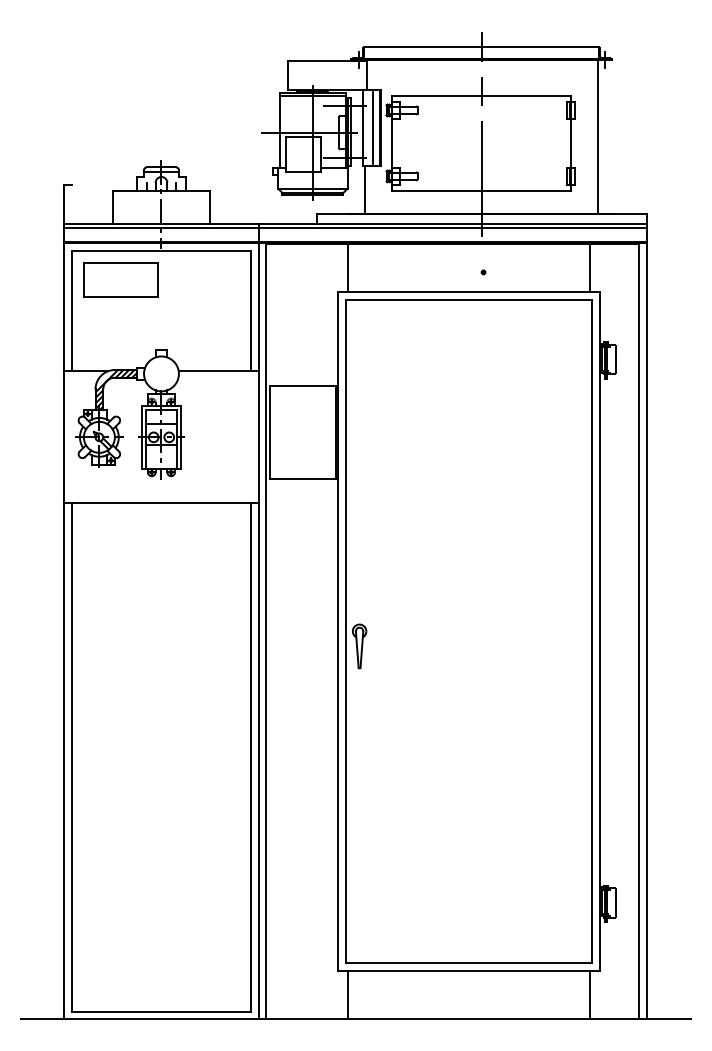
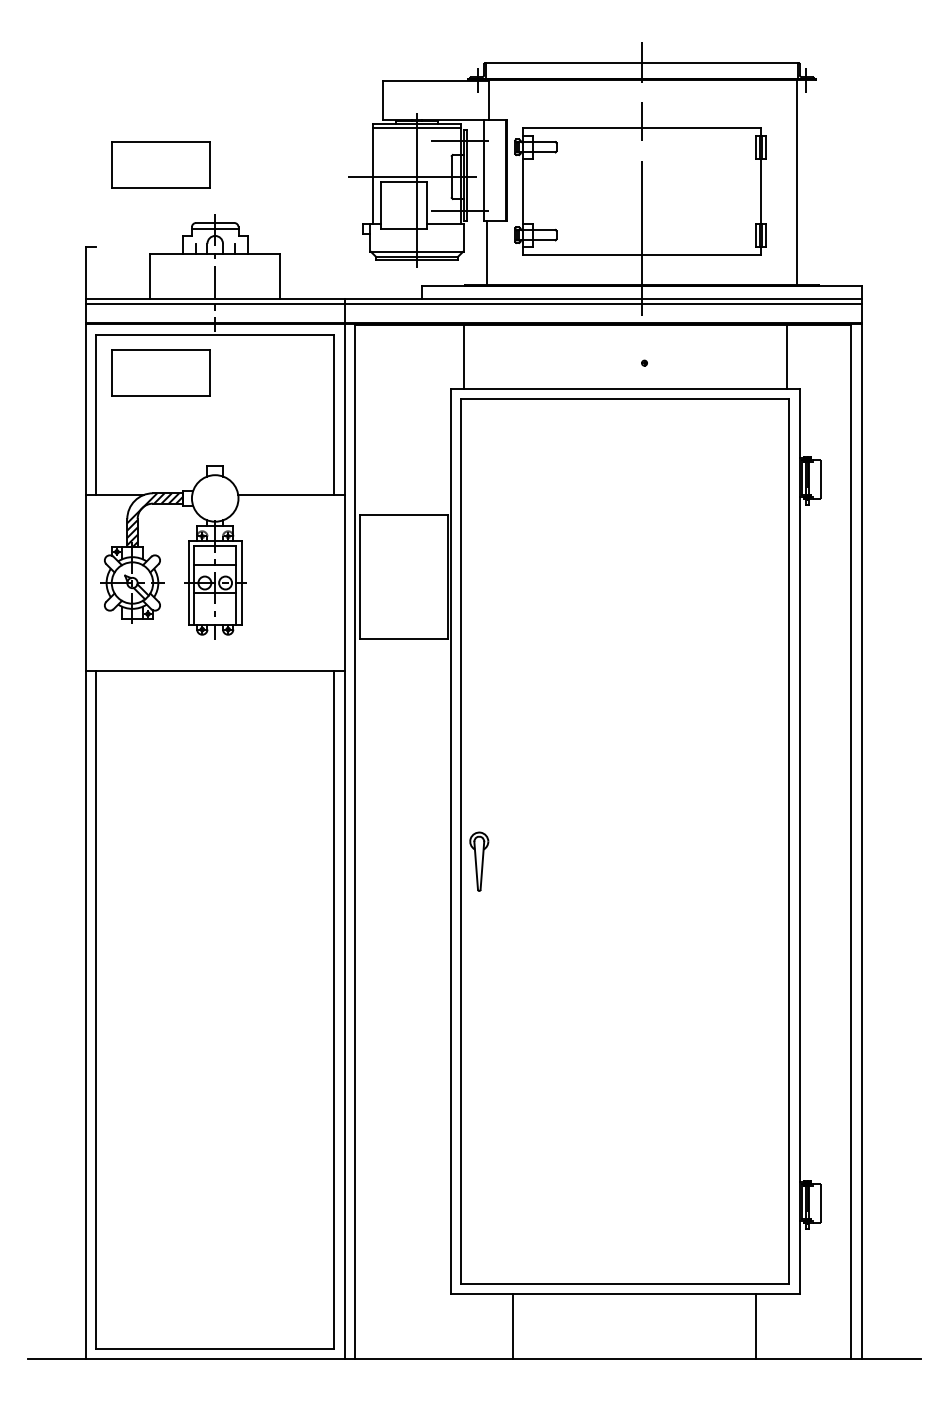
part: (120, 123) -> (160, 164), added
line: (372, 127) -> (496, 170), removed
line: (347, 994) -> (512, 1325), moved
line: (590, 994) -> (756, 1325), moved

